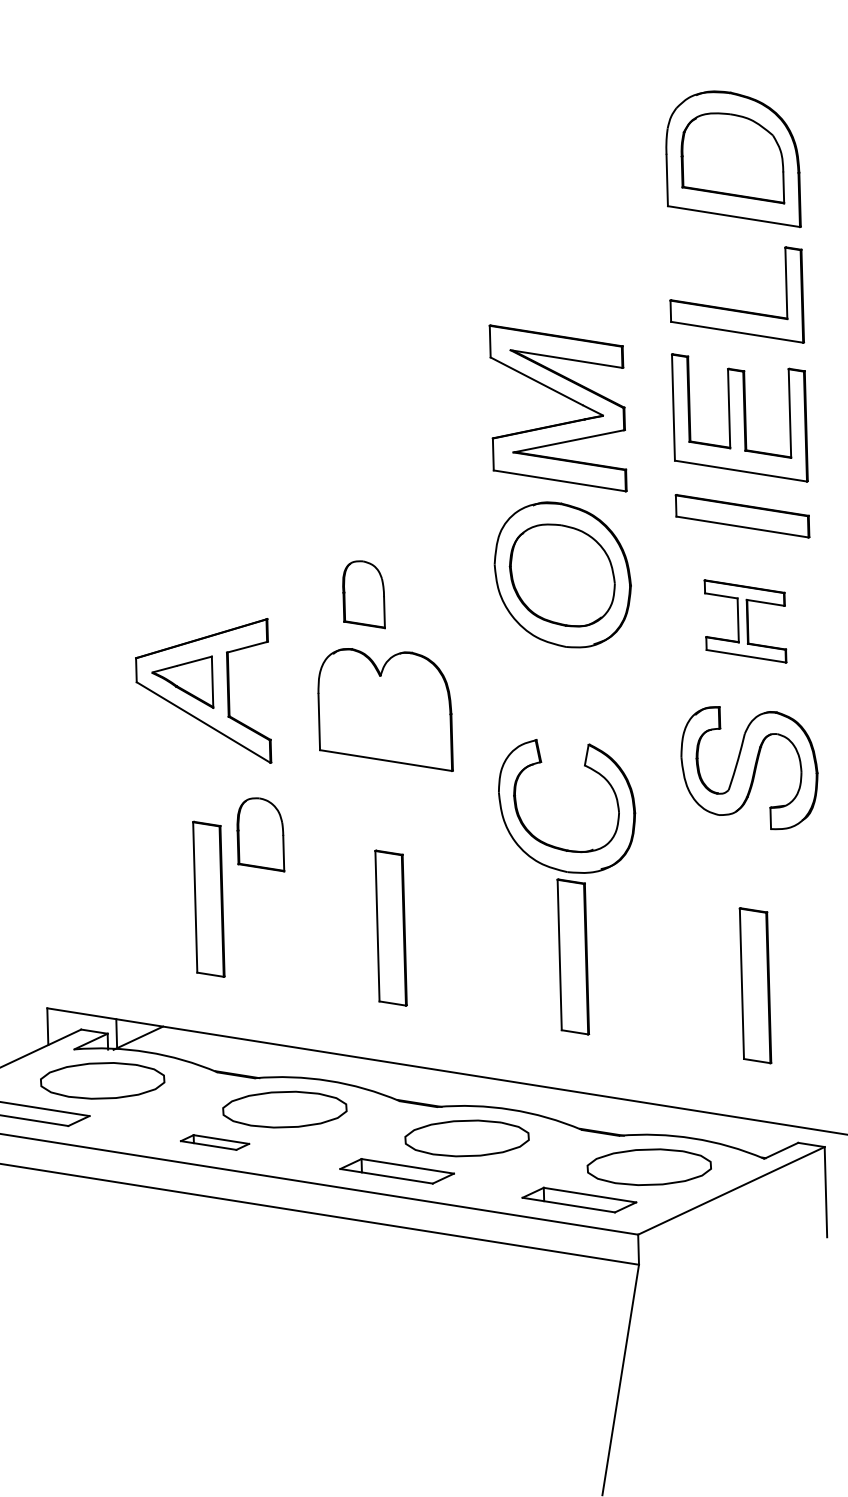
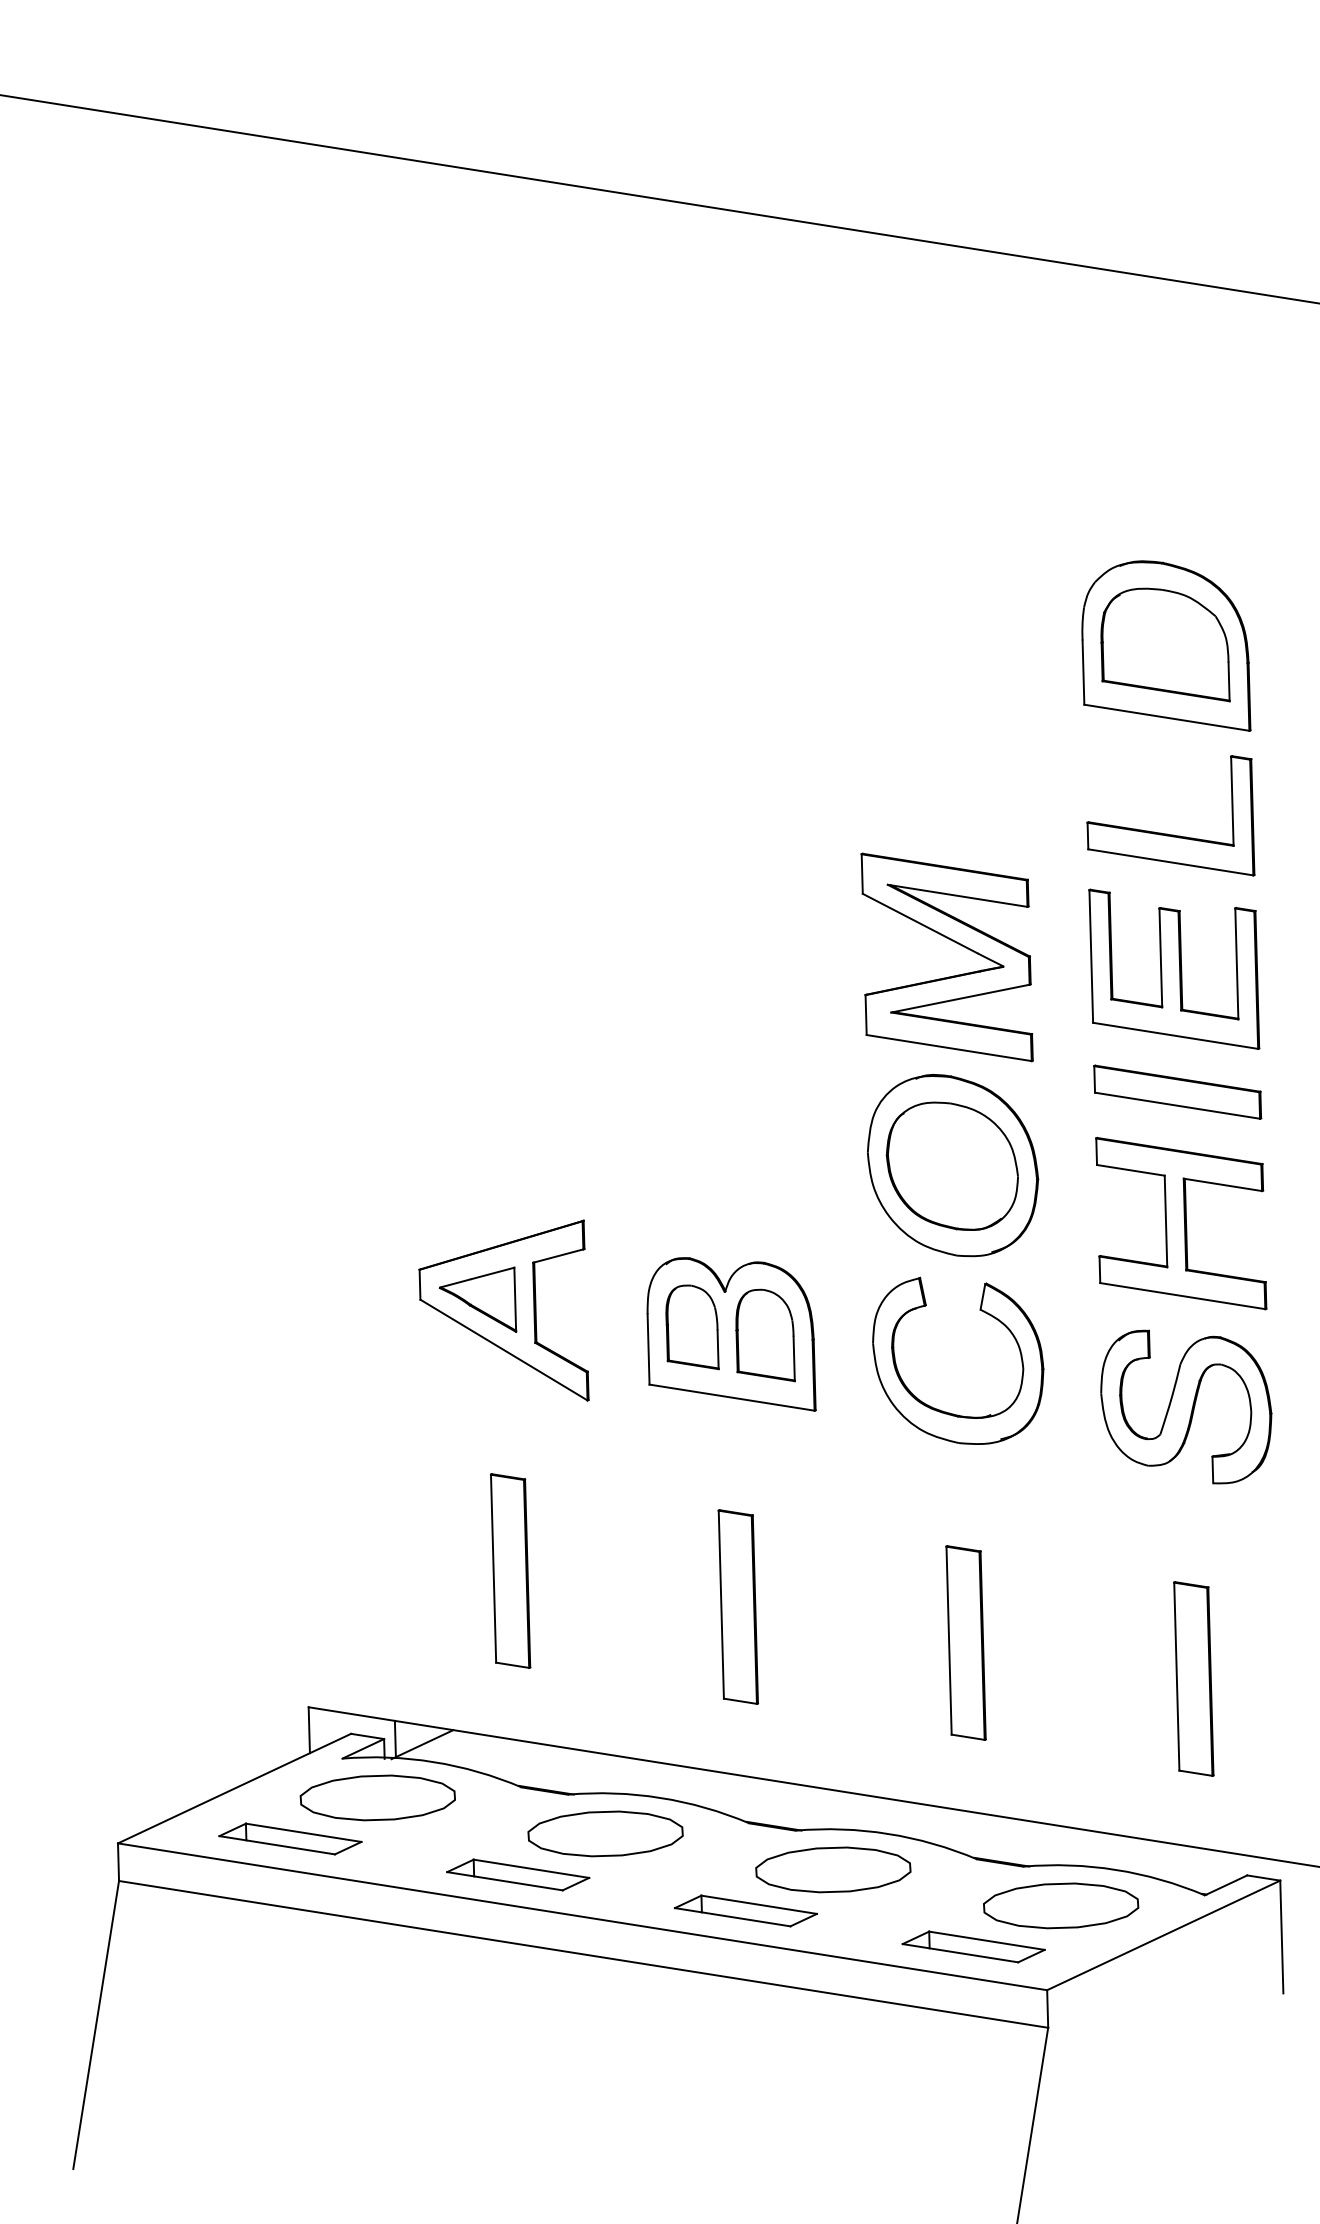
part: (364, 594) -> (692, 1327), moved
part: (745, 621) -> (1181, 1223), size x1.67
part: (260, 834) -> (765, 1335), moved
part: (550, 844) -> (937, 1408), moved
part: (215, 1142) -> (518, 1874), size x1.67

